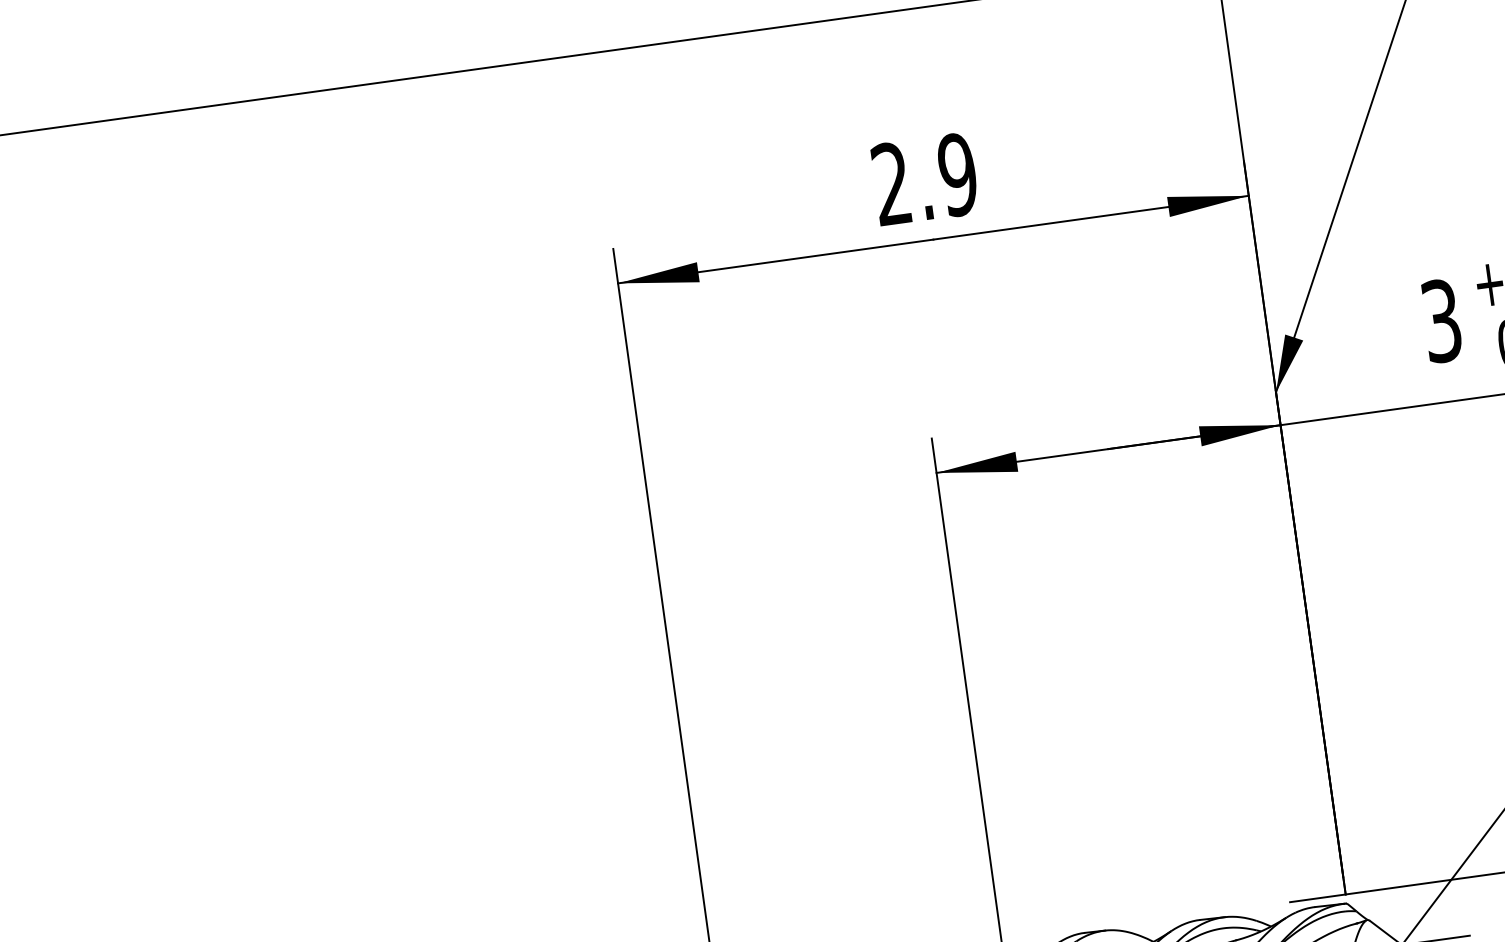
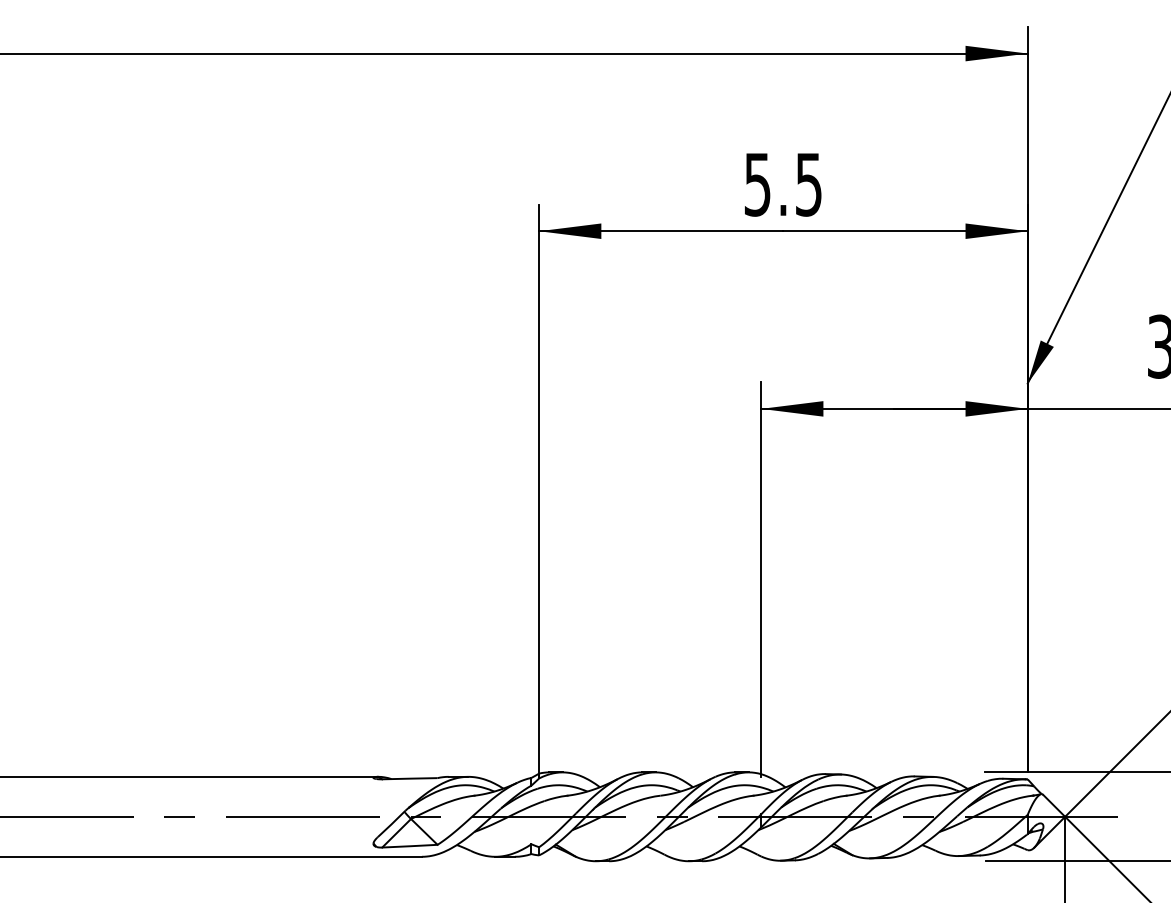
text: (925, 179) -> (783, 184), 2.9 -> 5.5

